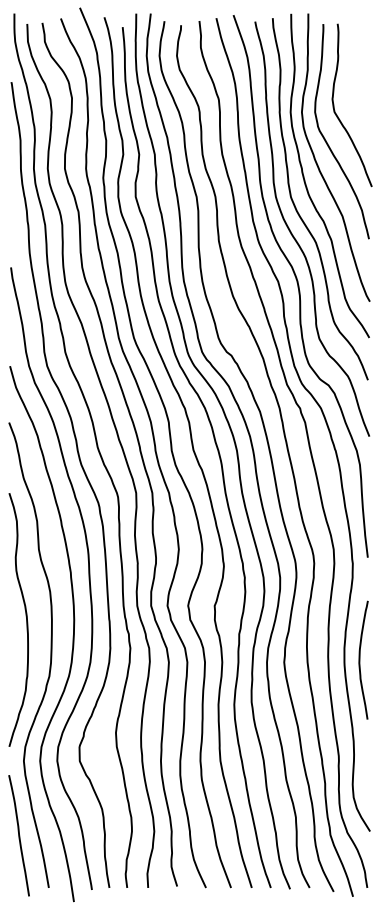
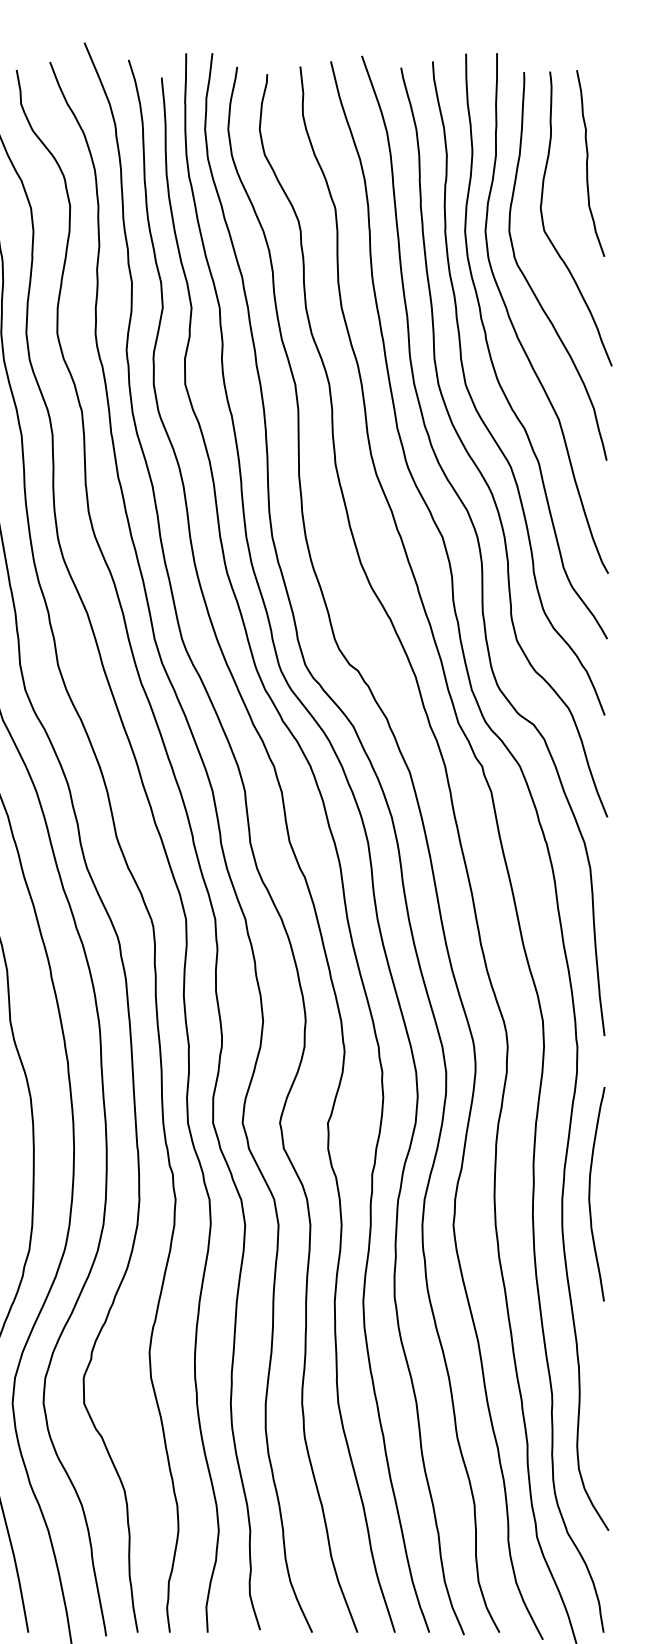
curve: (359, 73) -> (589, 161), added
curve: (360, 659) -> (591, 1192), moved

